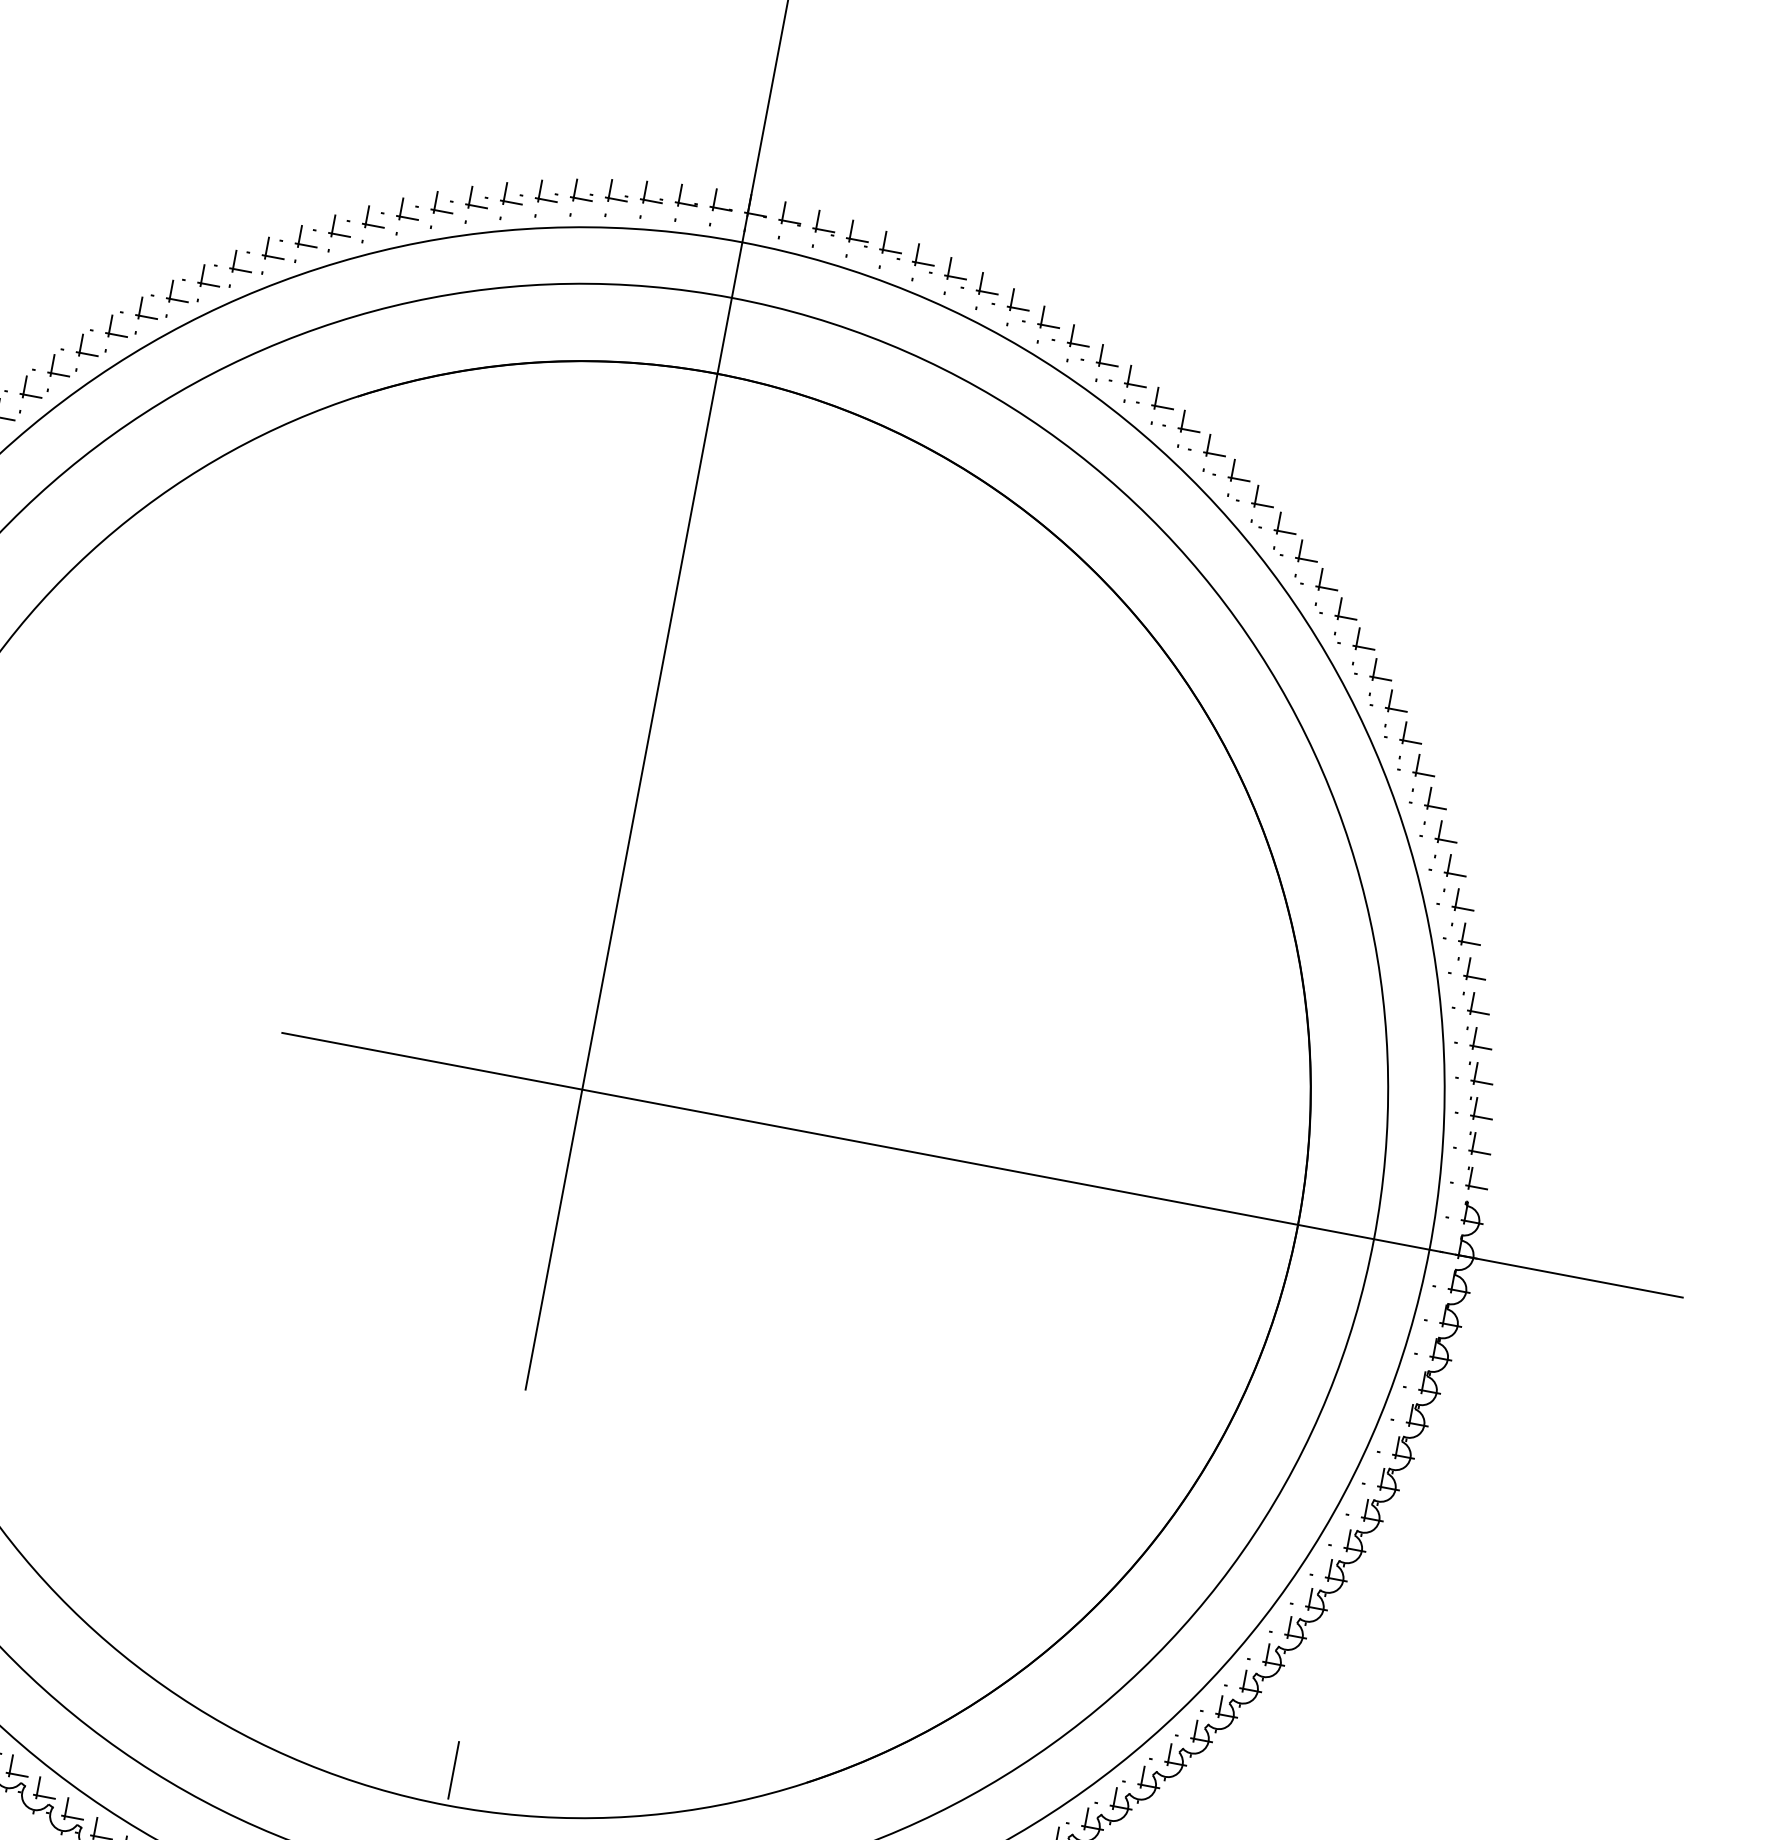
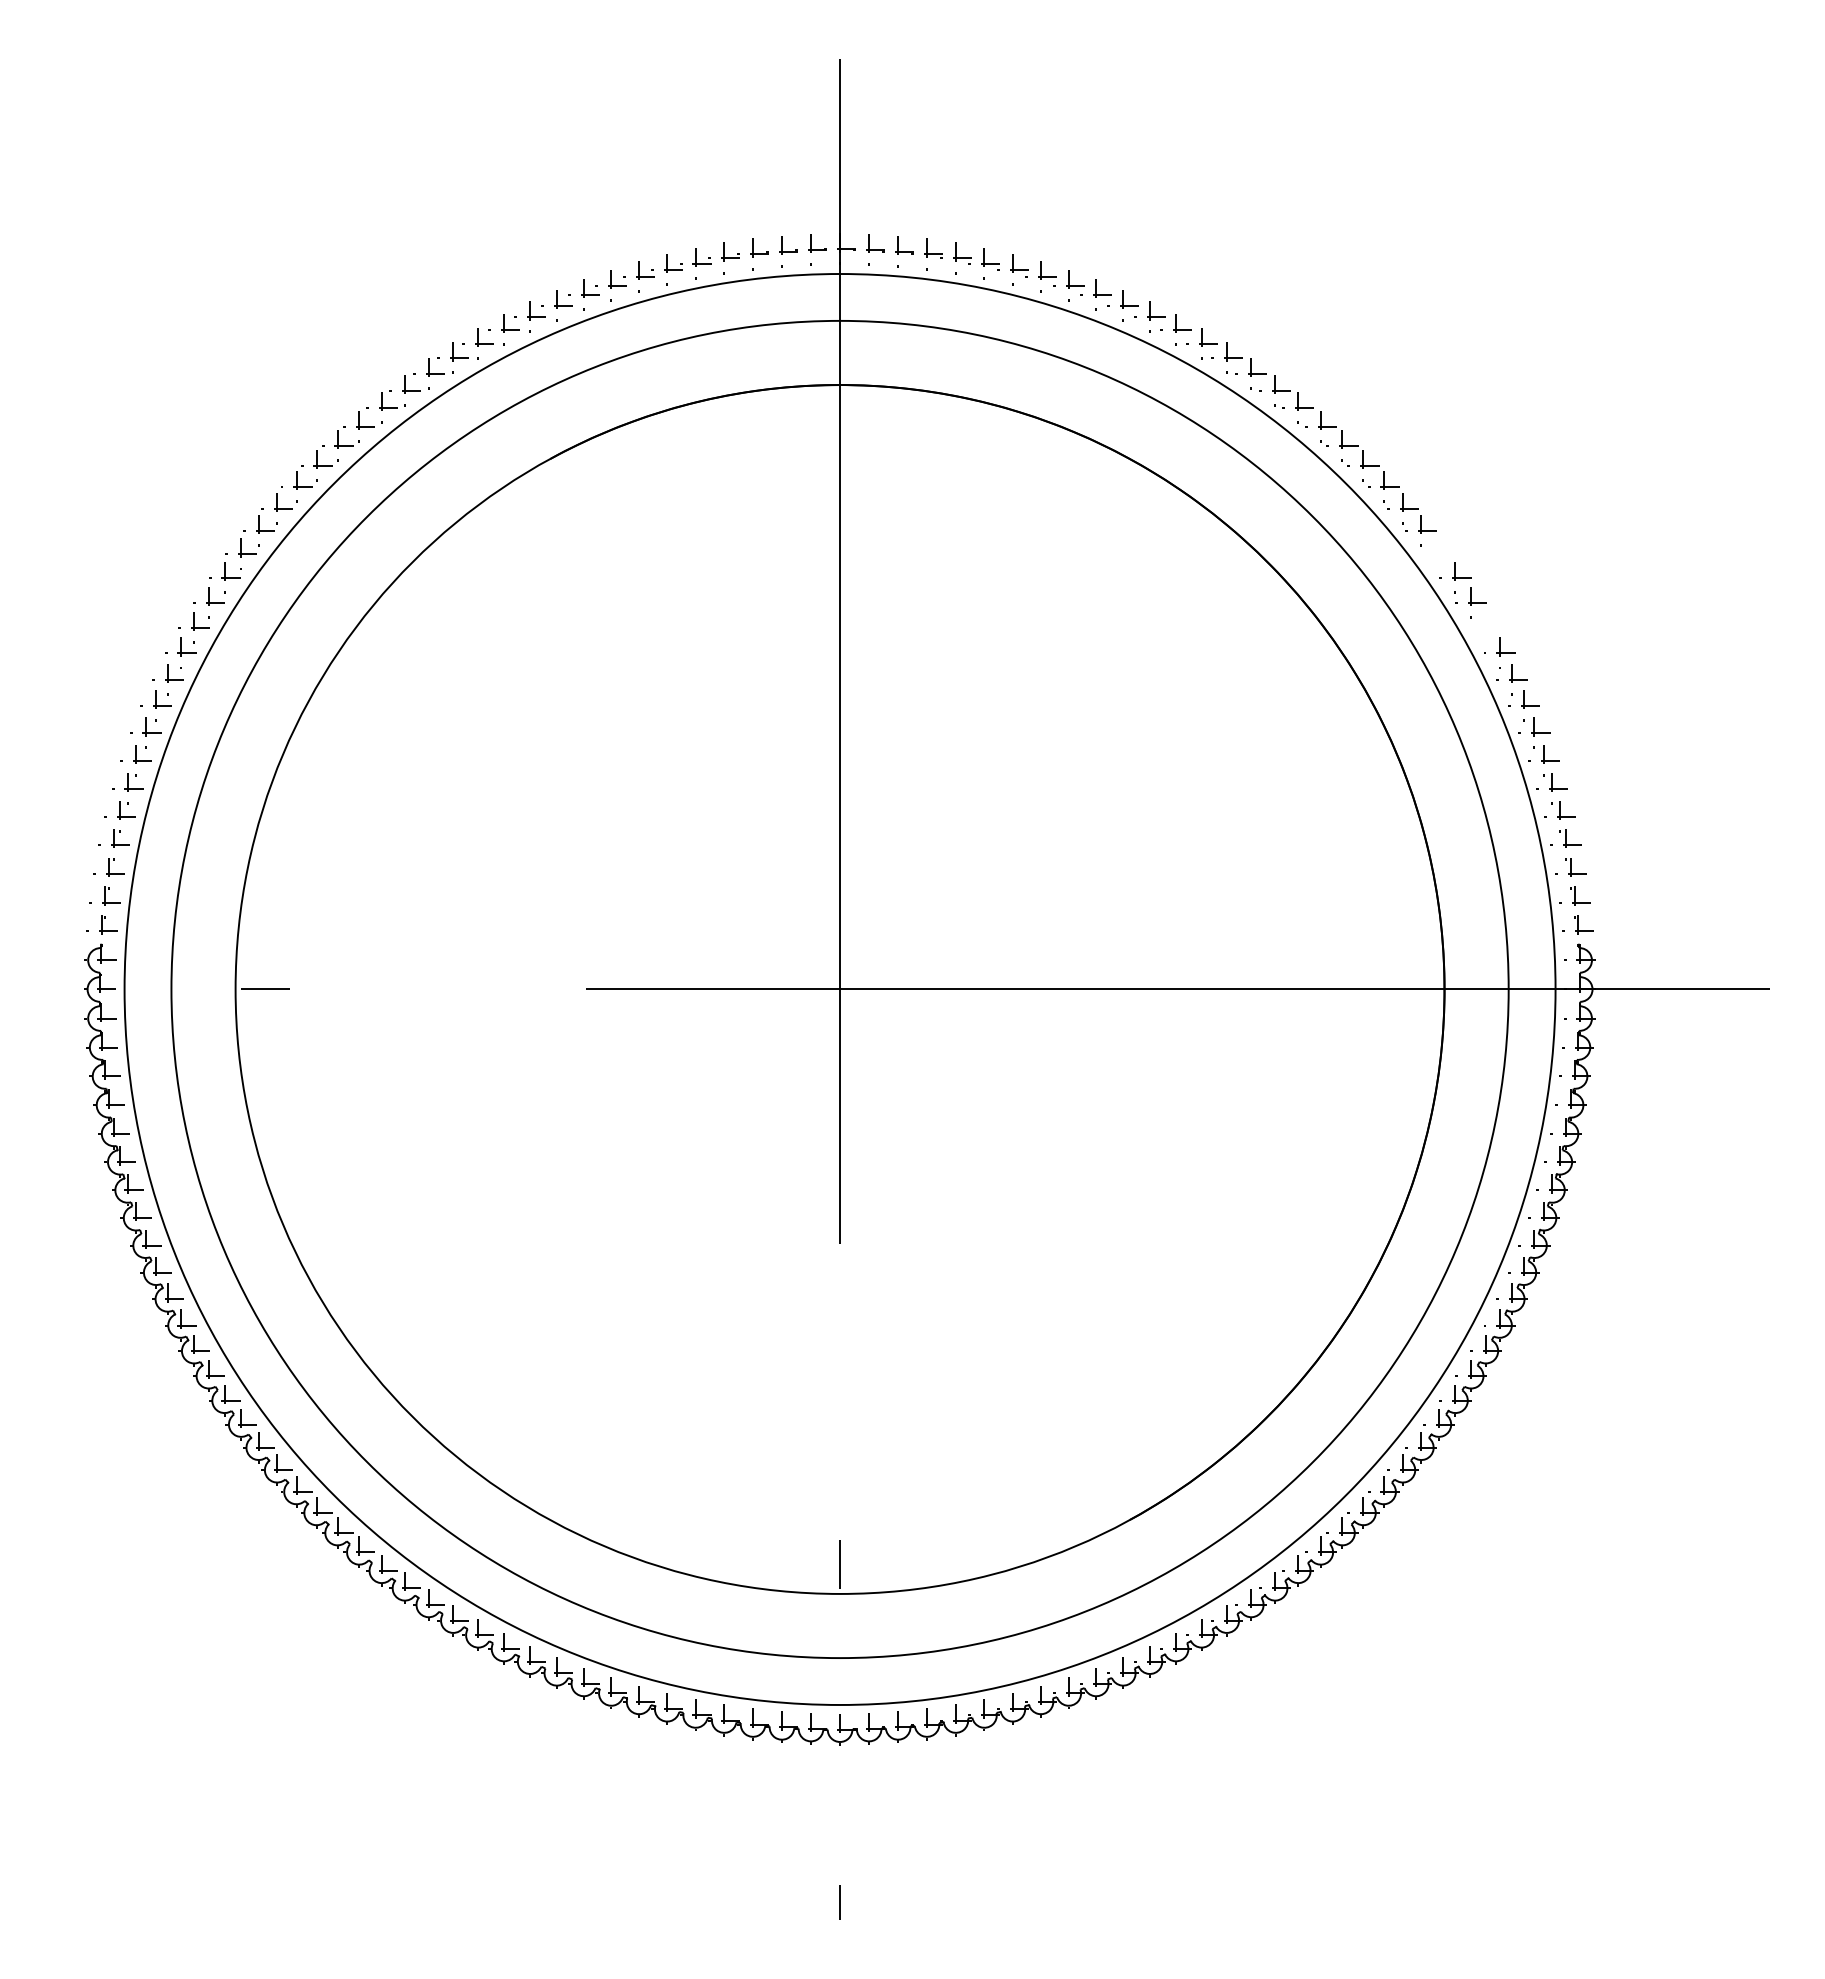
part: (1388, 707) -> (1438, 553), removed
part: (1427, 805) -> (1485, 627), removed

